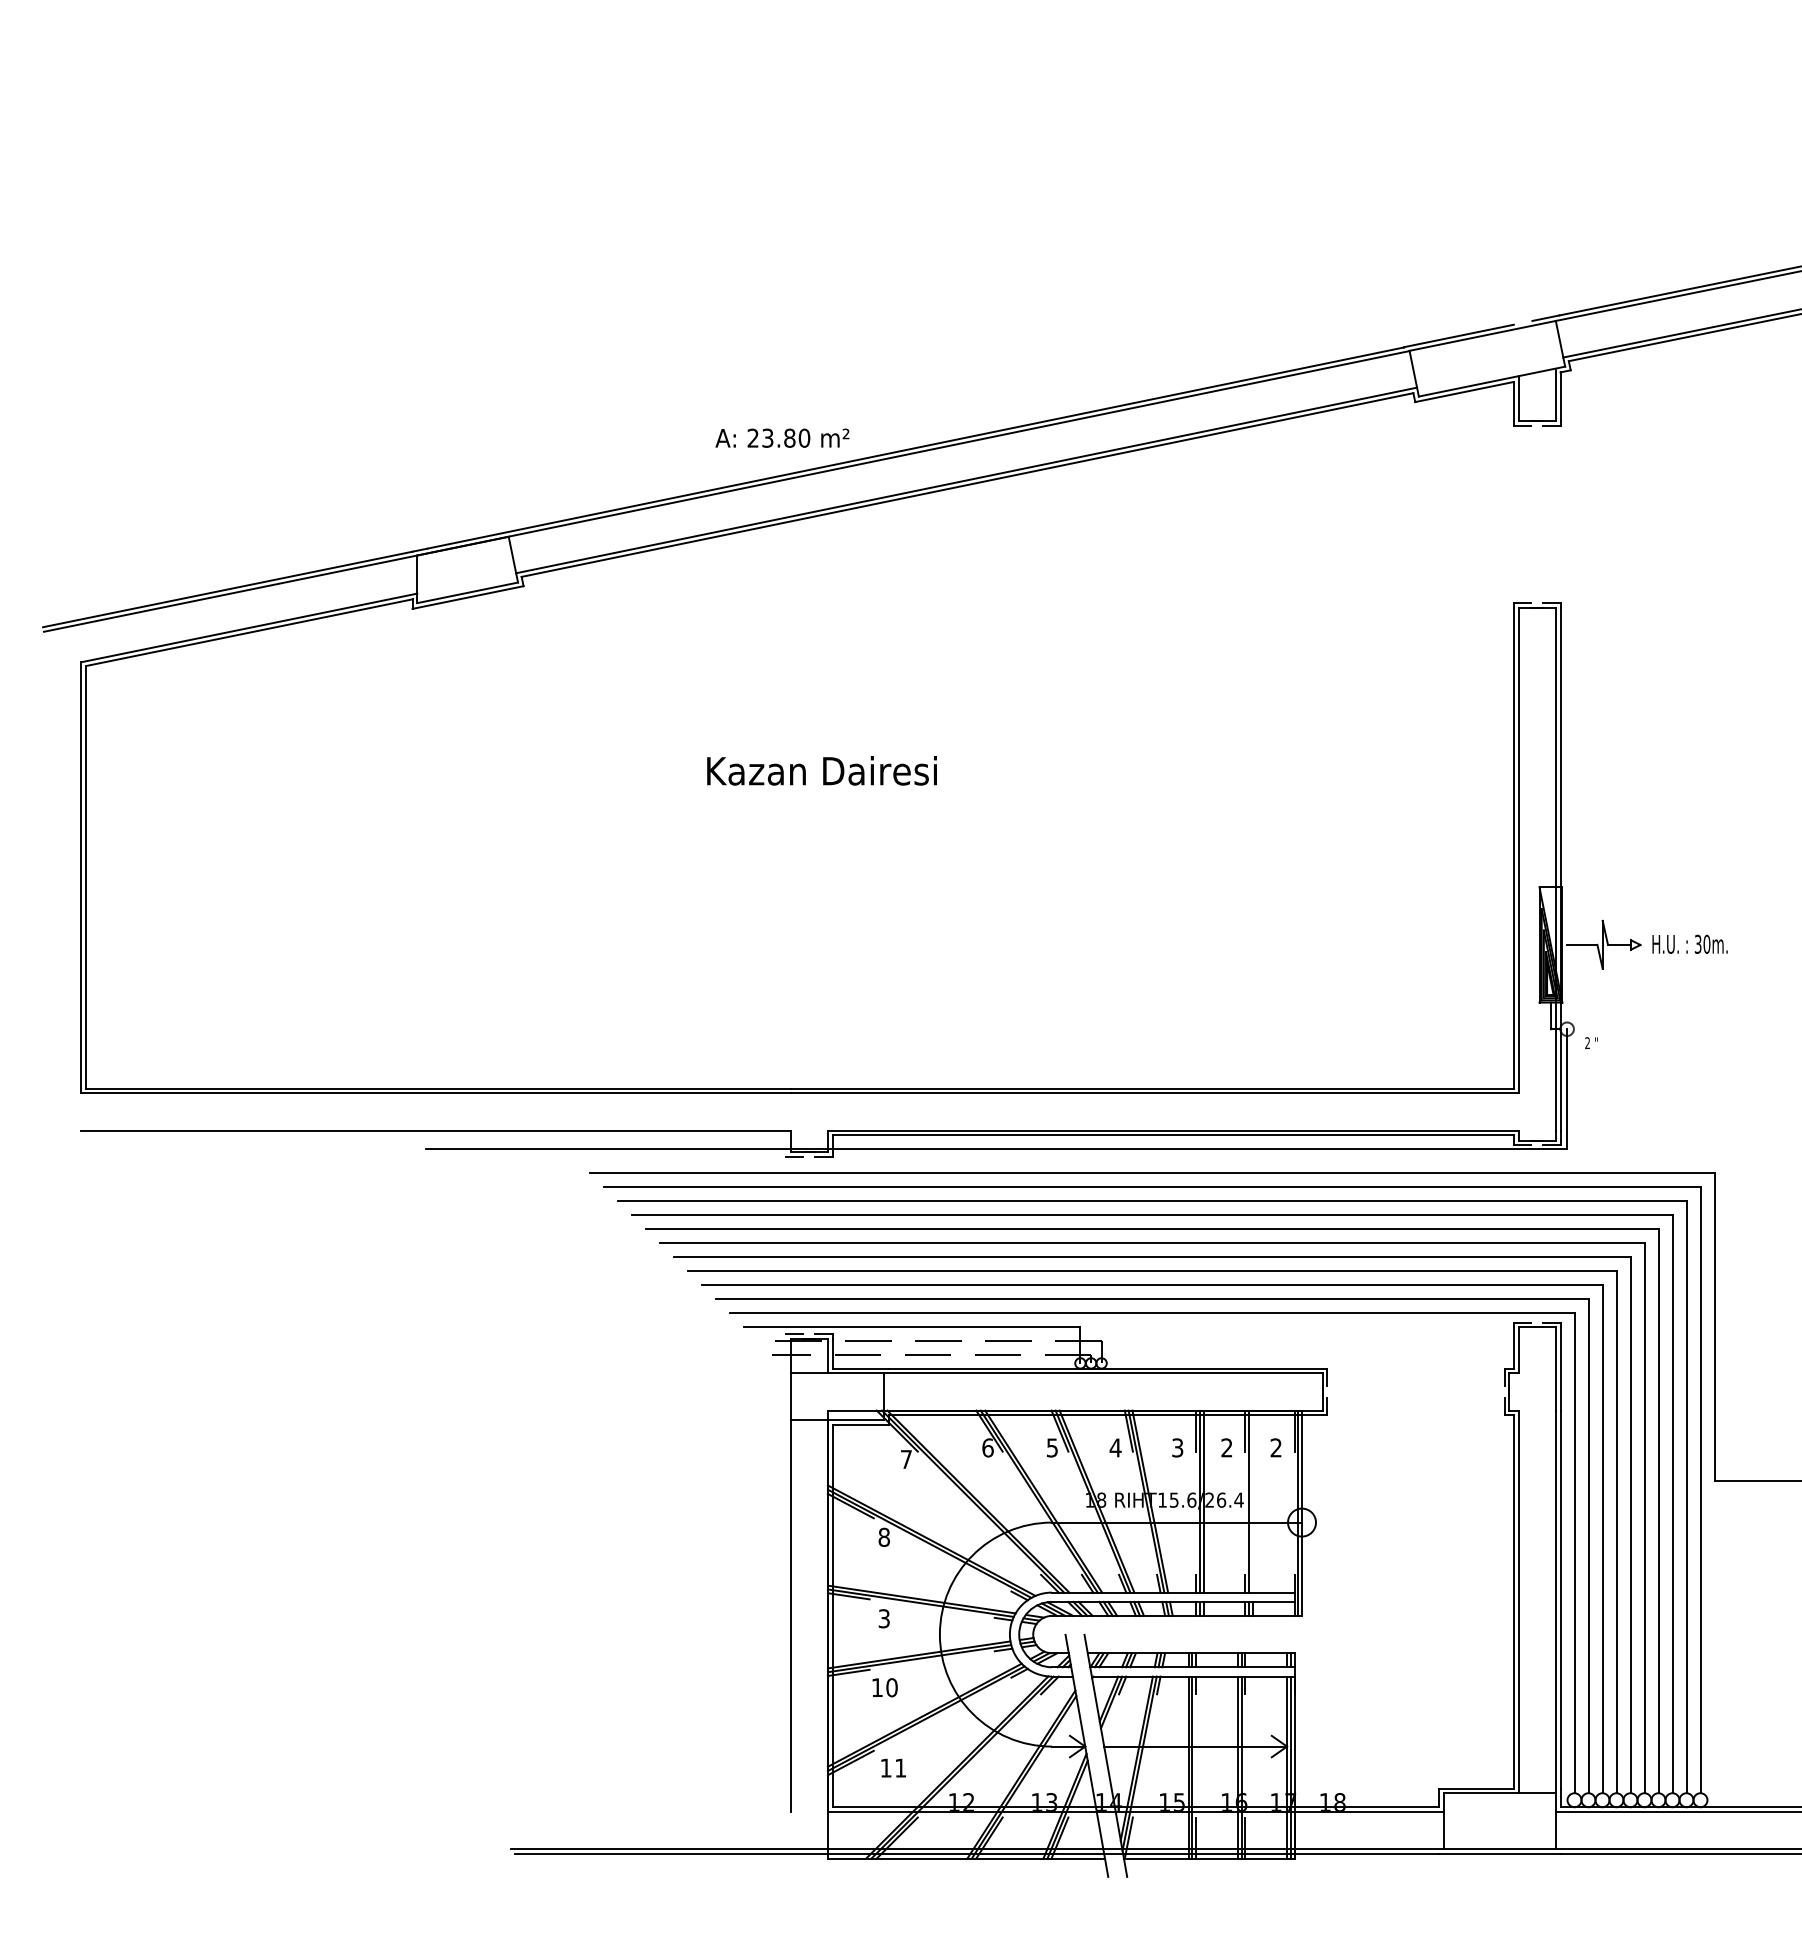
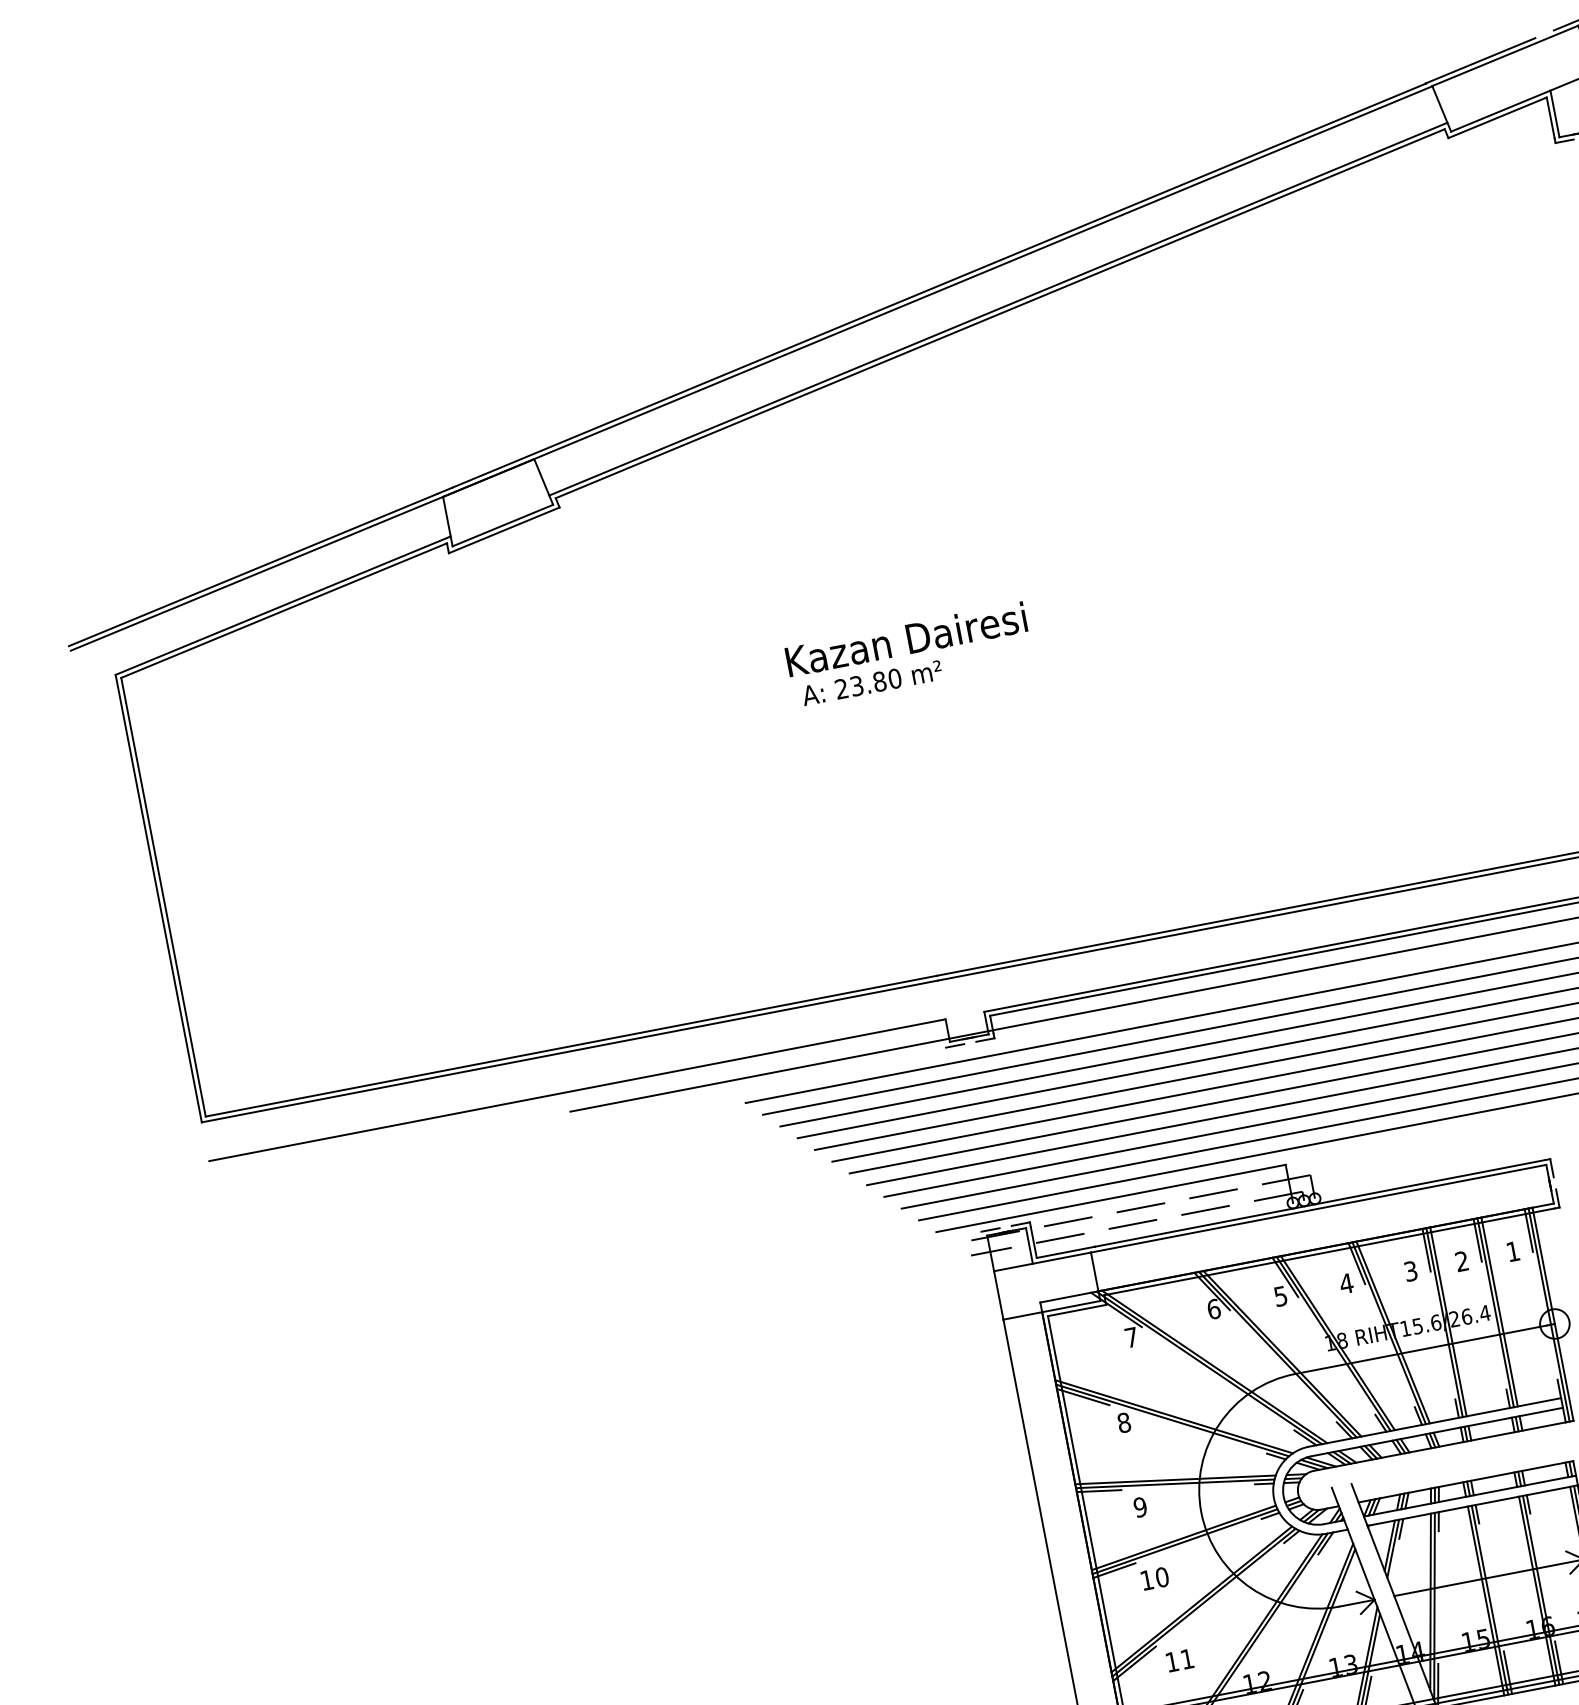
text: (782, 437) -> (872, 682), moved
text: (1275, 1447) -> (1512, 1251), 2 -> 1
line: (1252, 1501) -> (1499, 1311), added
text: (883, 1618) -> (1139, 1507), 3 -> 9

